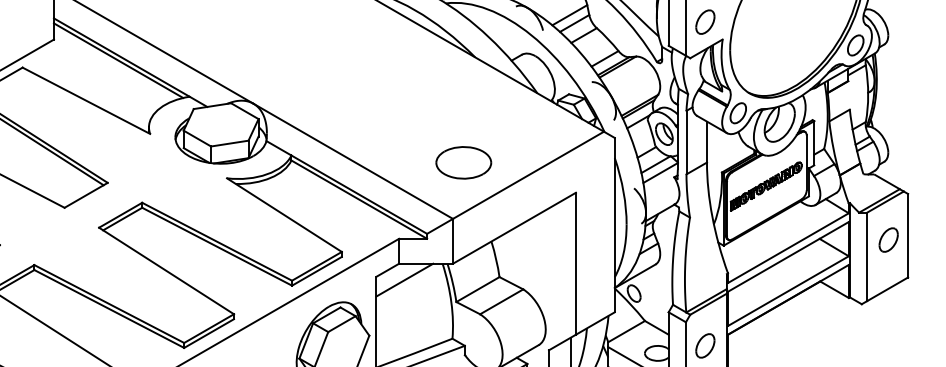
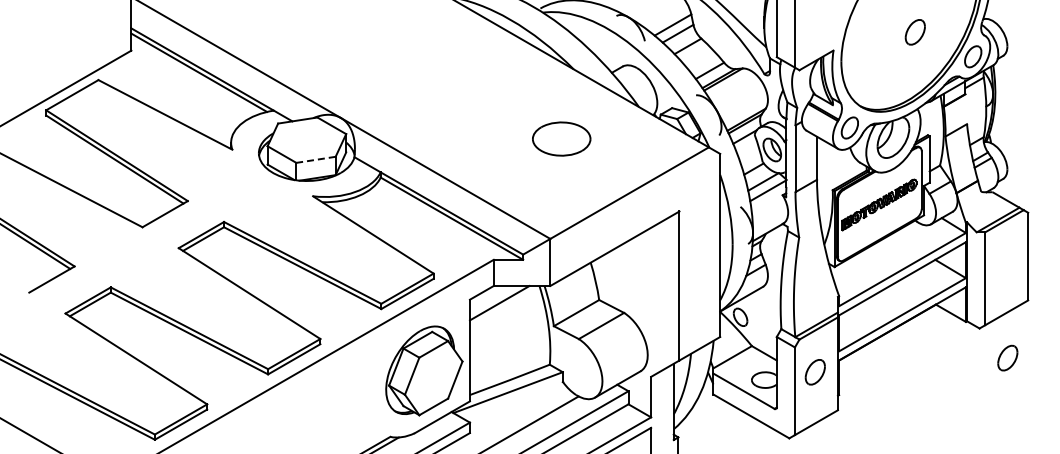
part: (704, 22) -> (914, 32), moved
line: (230, 143) -> (316, 159), solid -> dashed
part: (463, 162) -> (561, 138), moved
part: (888, 239) -> (1007, 357), moved

